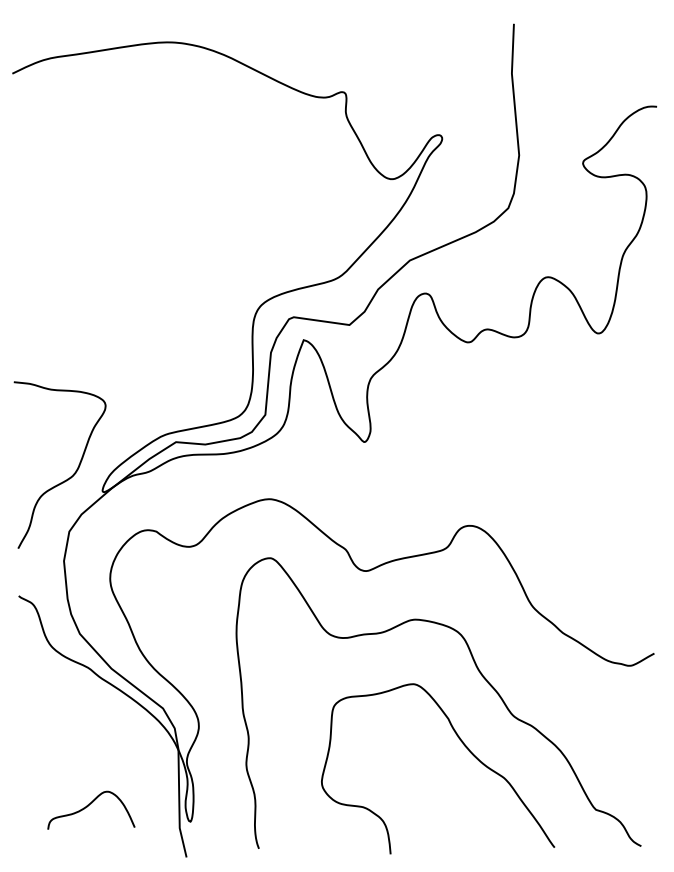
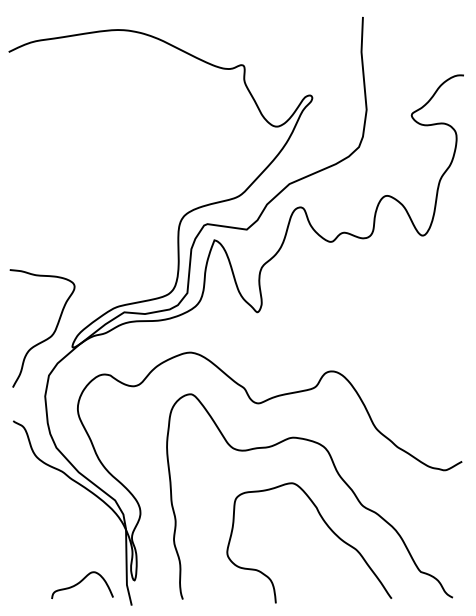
curve: (89, 806) -> (81, 582), moved

